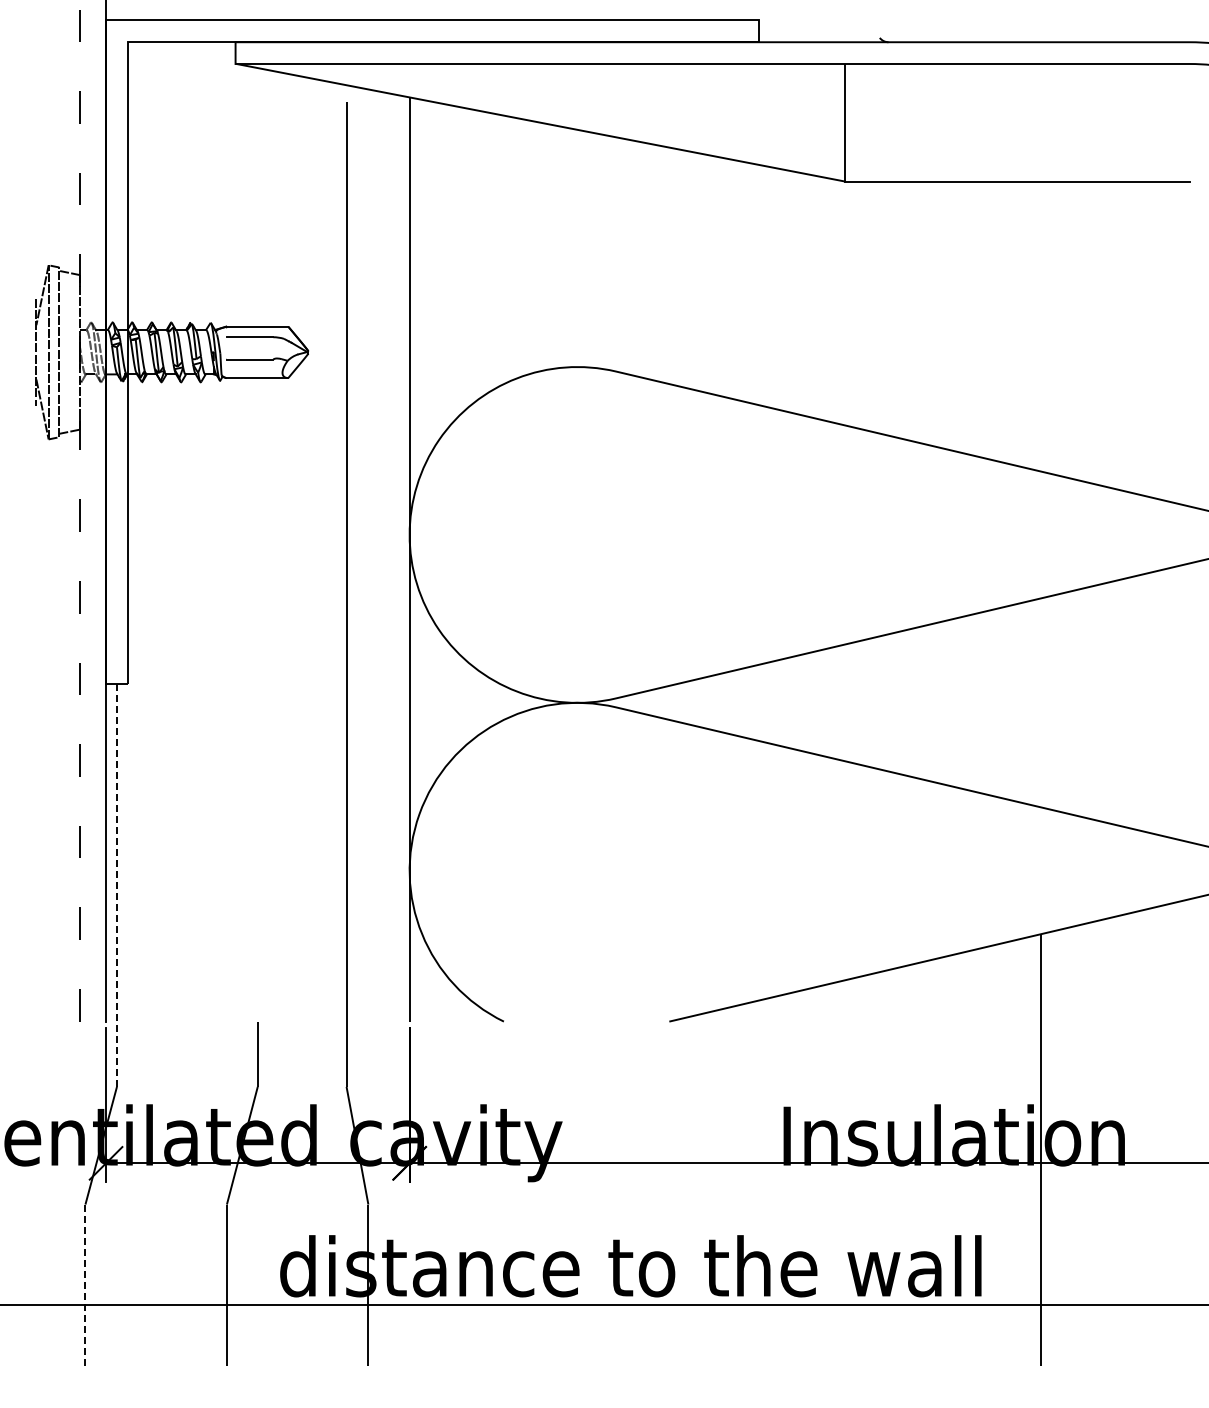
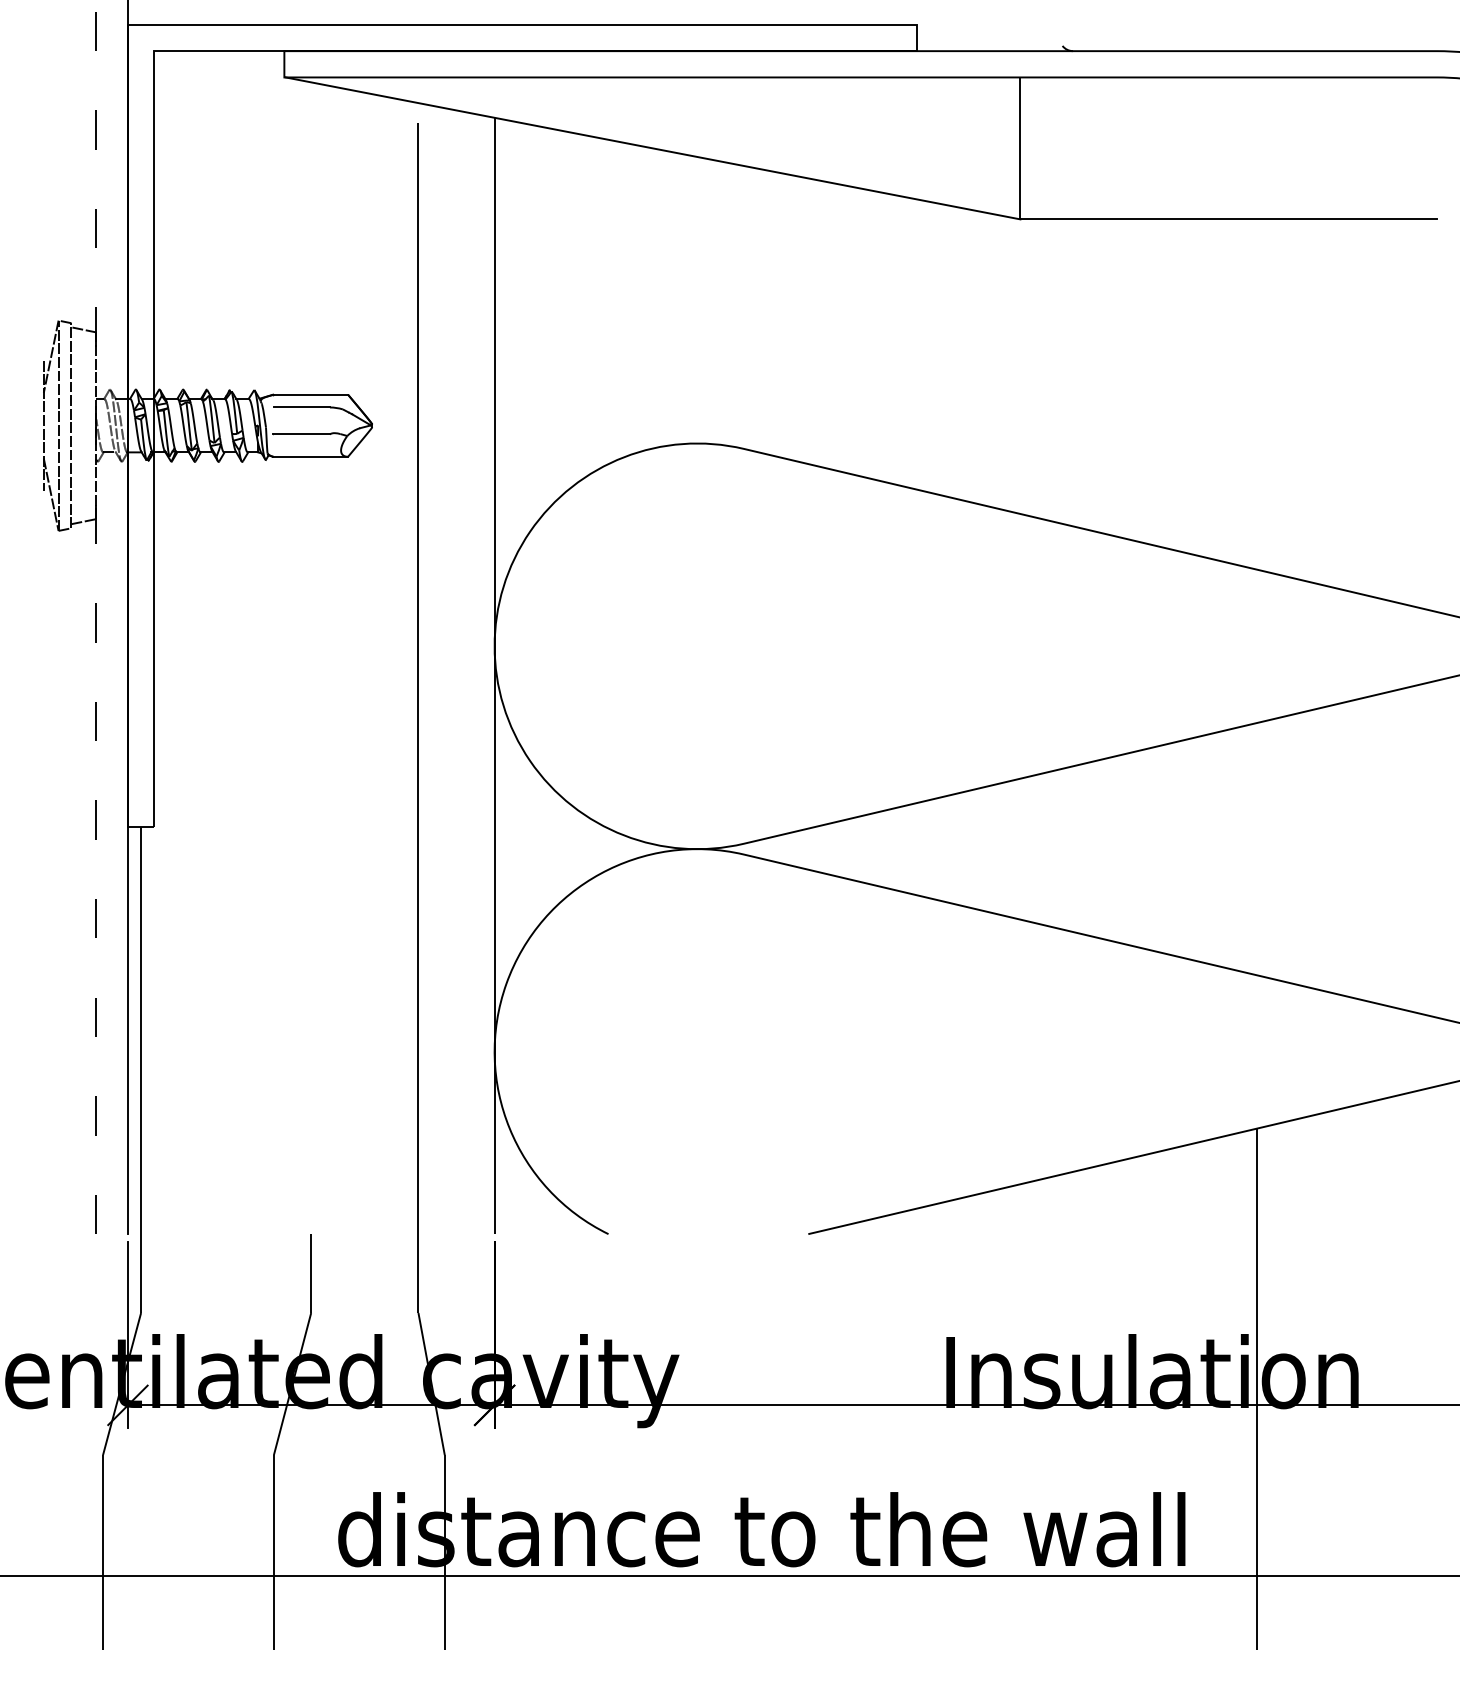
line: (116, 885) -> (140, 1069), dashed -> solid
line: (85, 1285) -> (103, 1552), dashed -> solid

